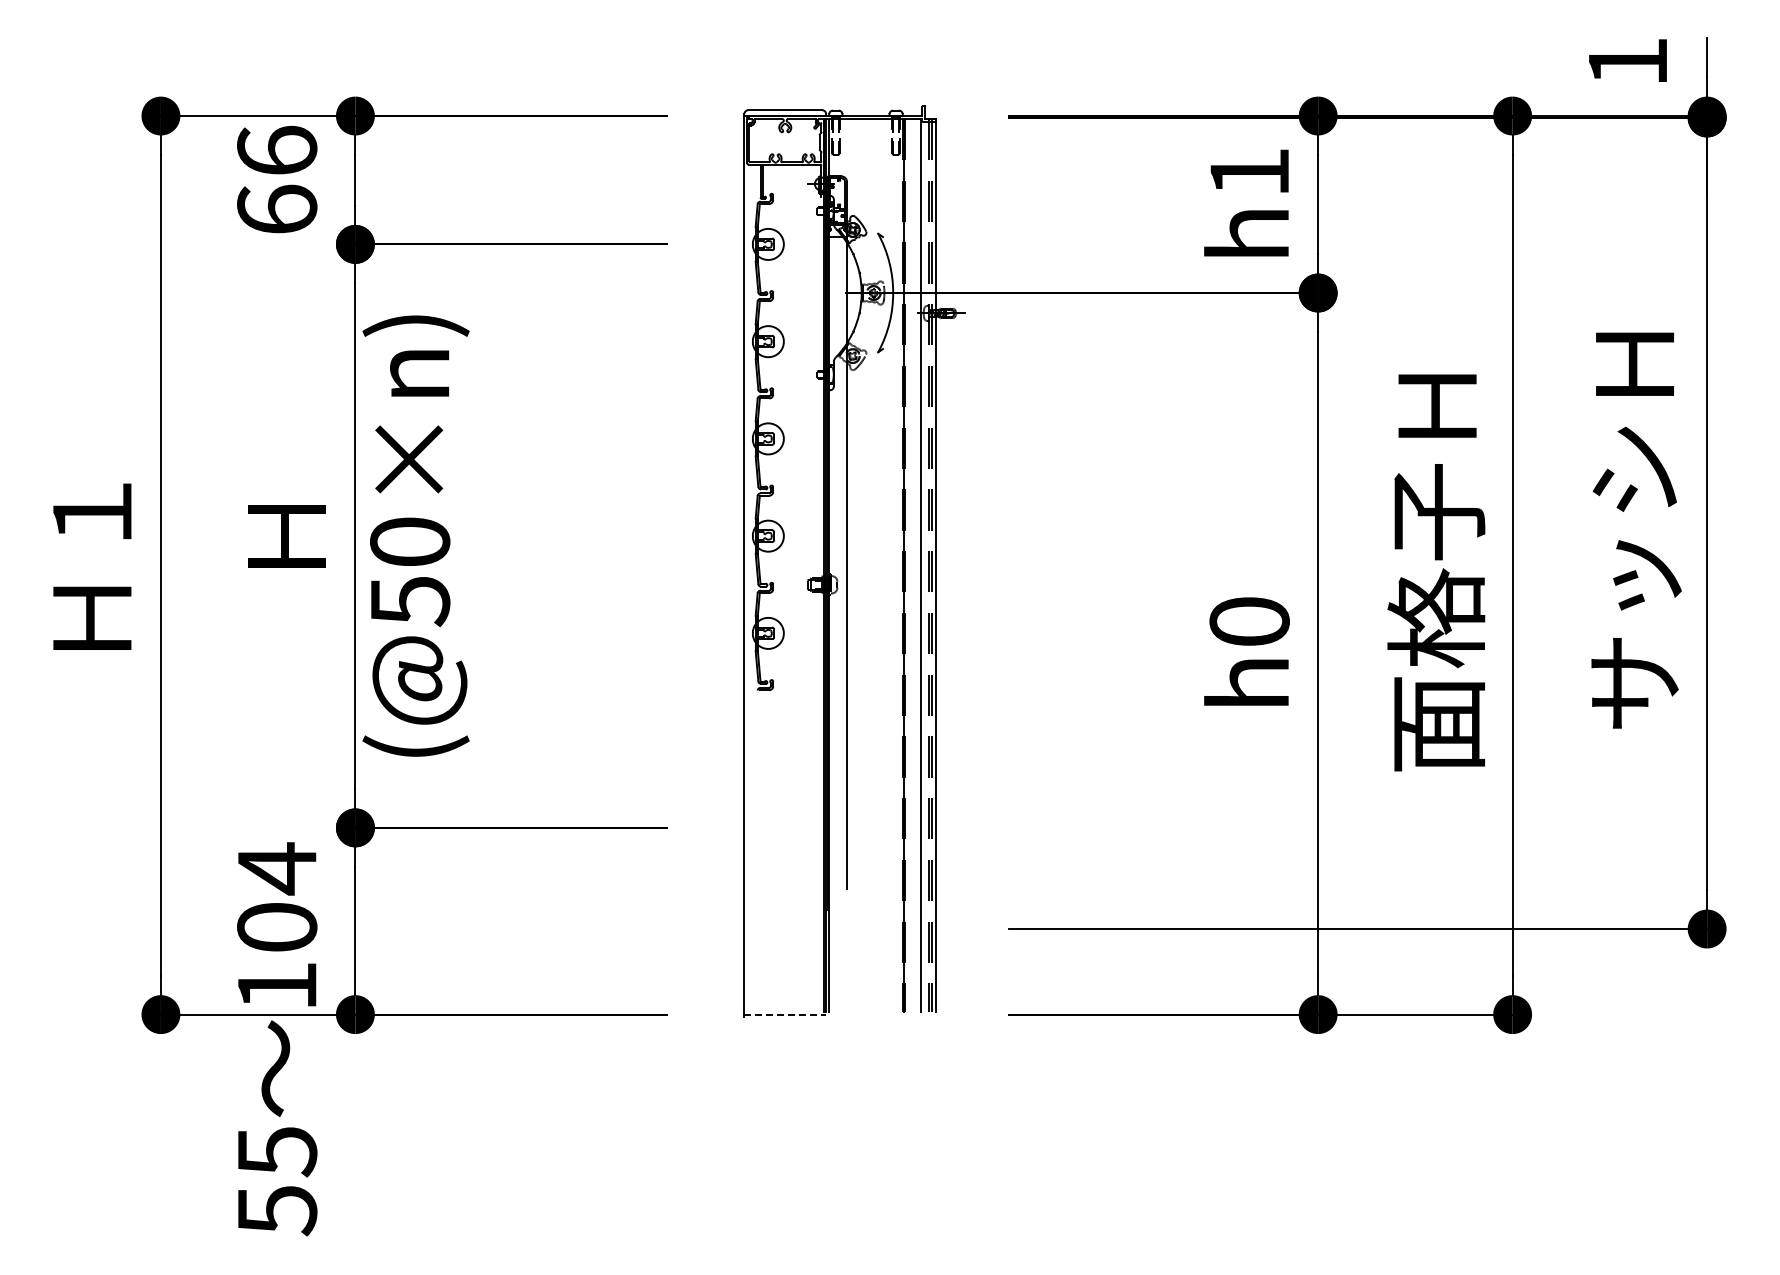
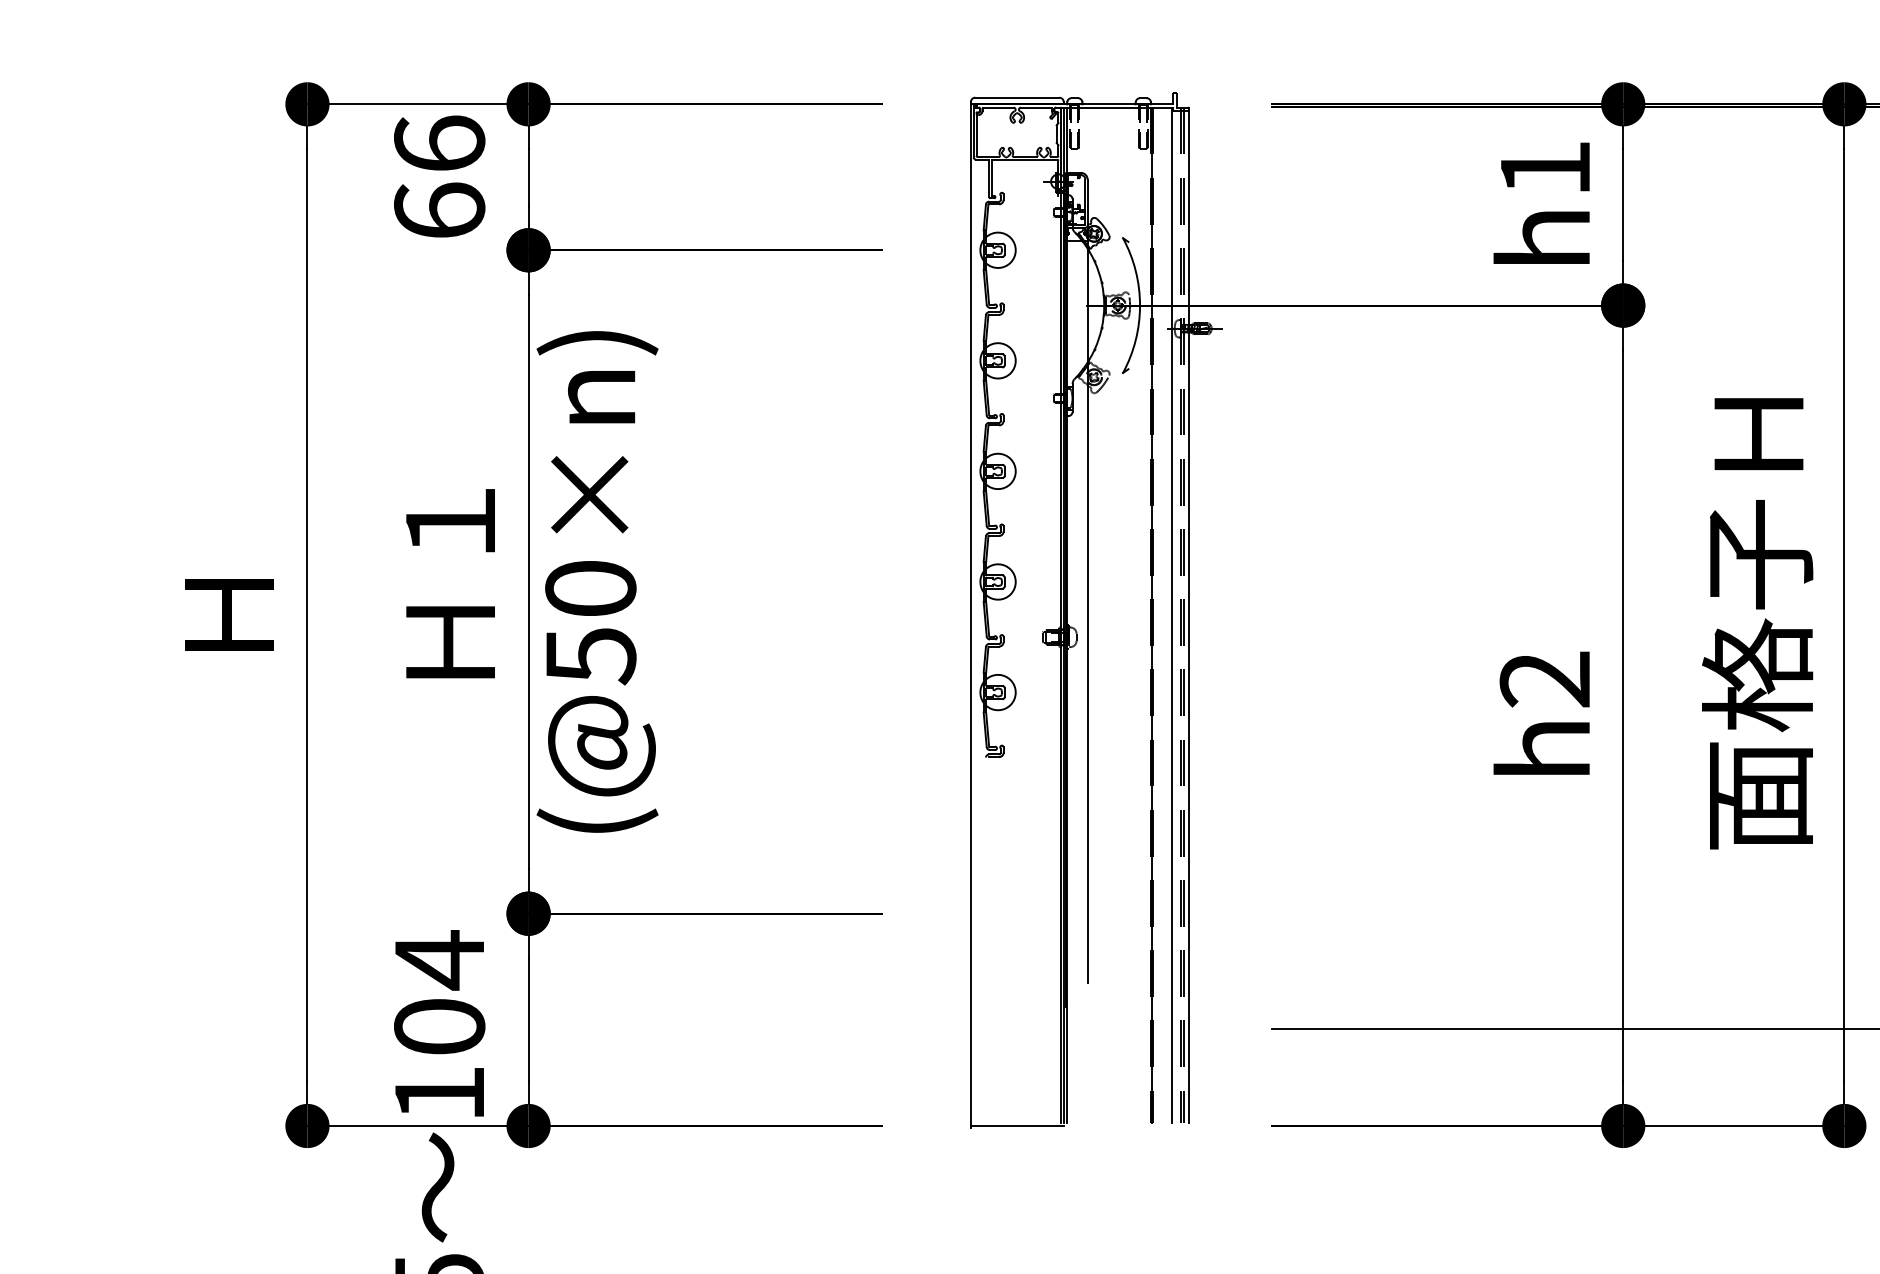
text: (286, 537) -> (450, 583), Ｈ -> Ｈ１
text: (92, 566) -> (229, 616), Ｈ１ -> Ｈ
text: (1249, 621) -> (1545, 679), h0 -> h2
line: (785, 1014) -> (1017, 1125), dashed -> solid

